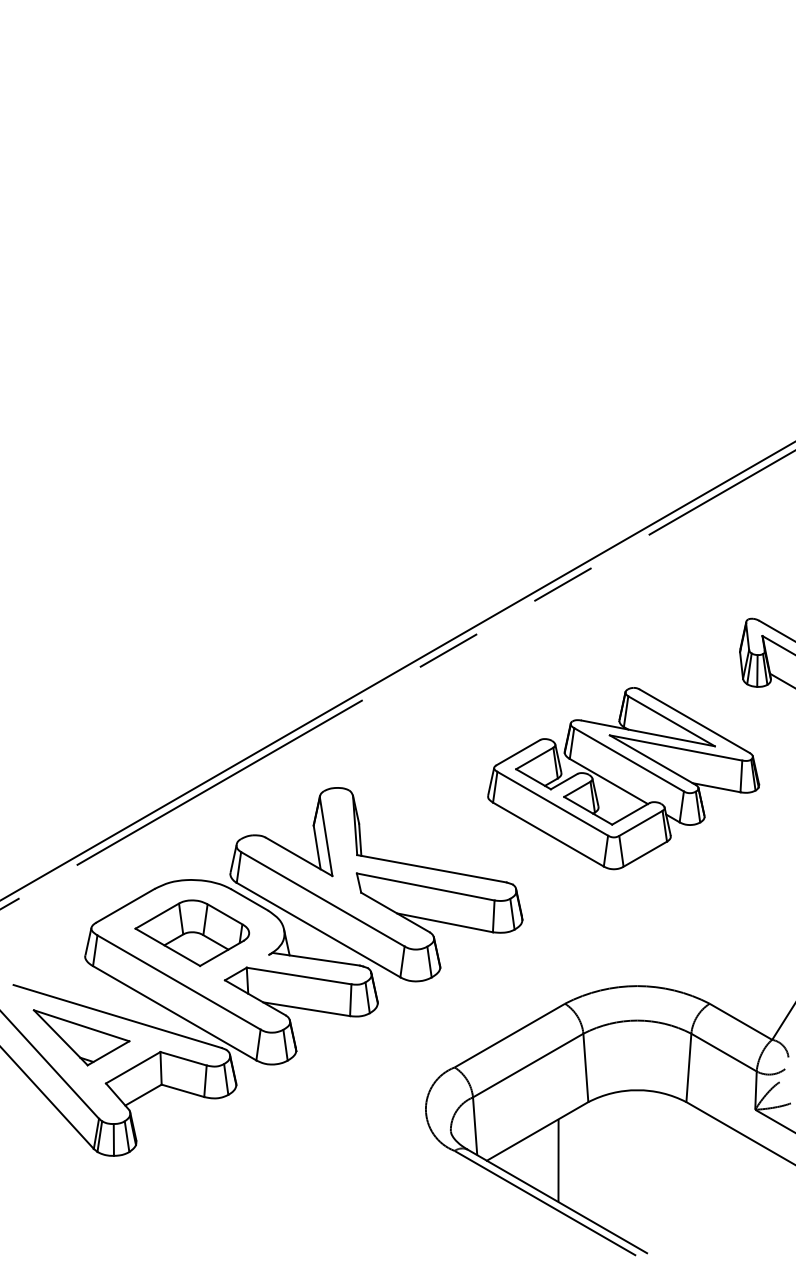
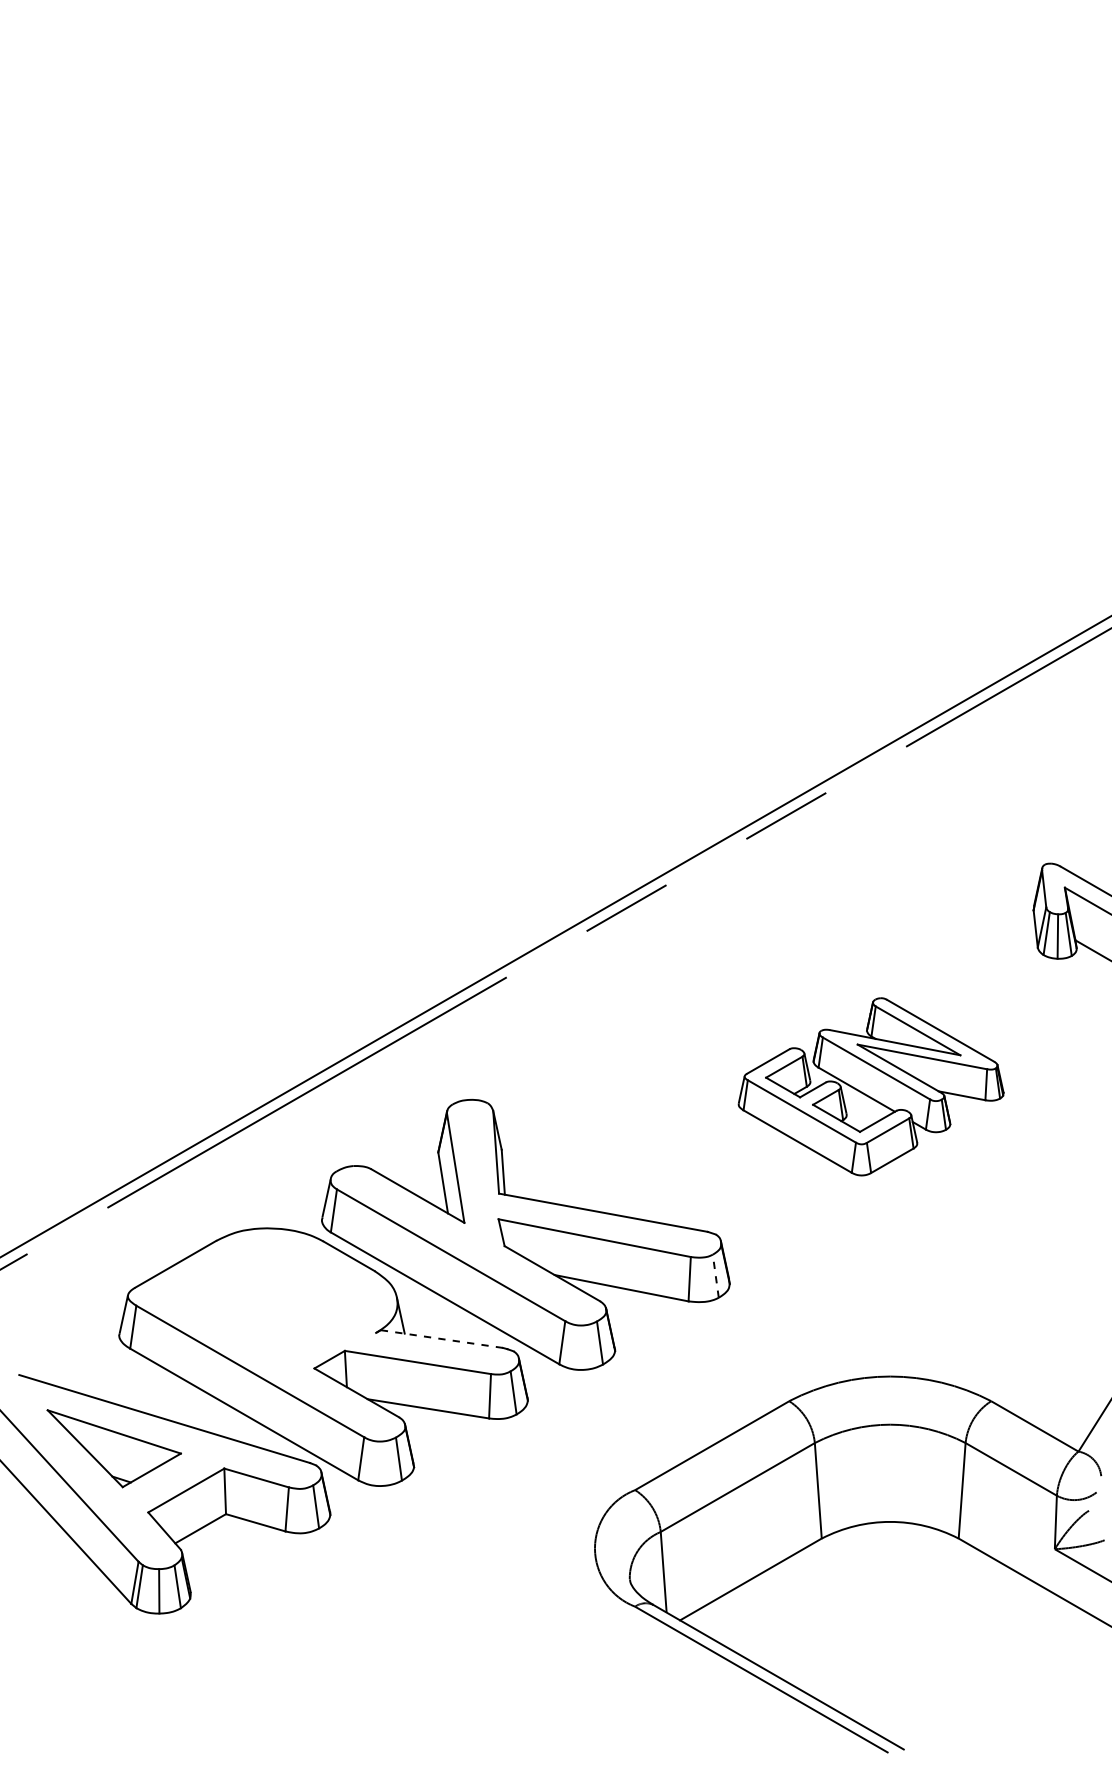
part: (623, 778) -> (871, 1086), size x0.7
line: (512, 914) -> (715, 1276), solid -> dashed
part: (192, 933) -> (268, 1302), removed
line: (315, 959) -> (441, 1339), solid -> dashed
line: (558, 1160) -> (780, 1620), removed

